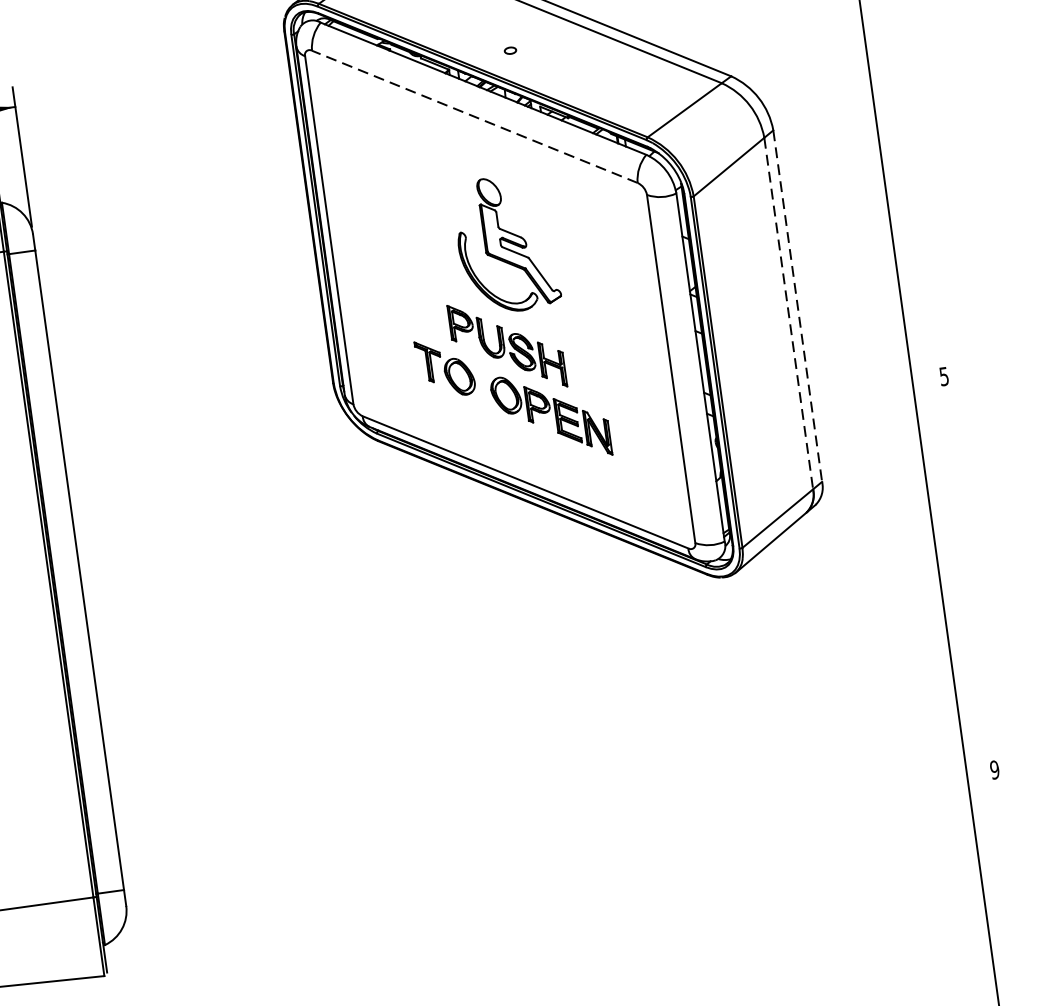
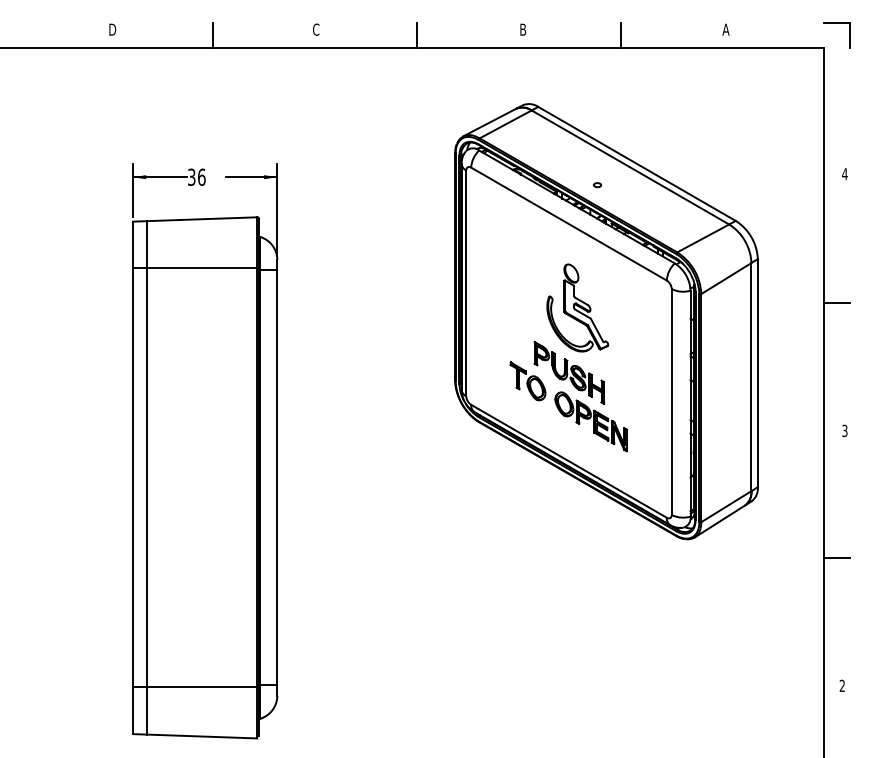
line: (475, 117) -> (569, 224), dashed -> solid
line: (903, 180) -> (836, 302), added
line: (797, 306) -> (757, 373), dashed -> solid
line: (788, 314) -> (751, 377), dashed -> solid
text: (943, 375) -> (844, 430), 5 -> 3
line: (958, 573) -> (836, 557), added
text: (994, 769) -> (842, 685), 9 -> 2

